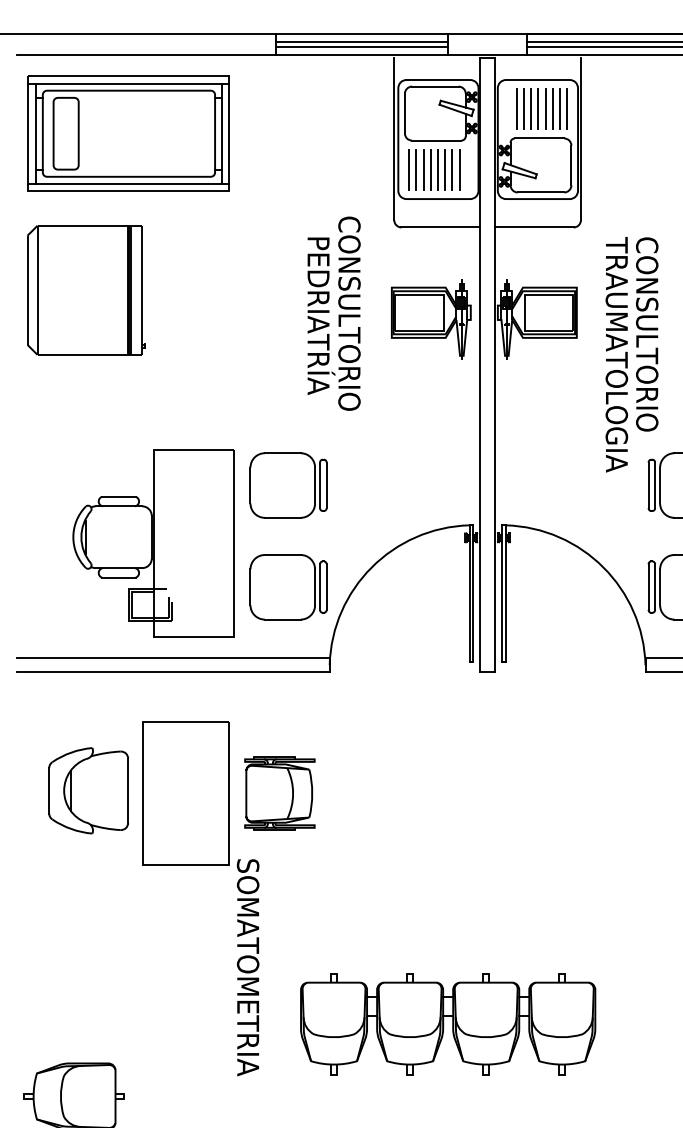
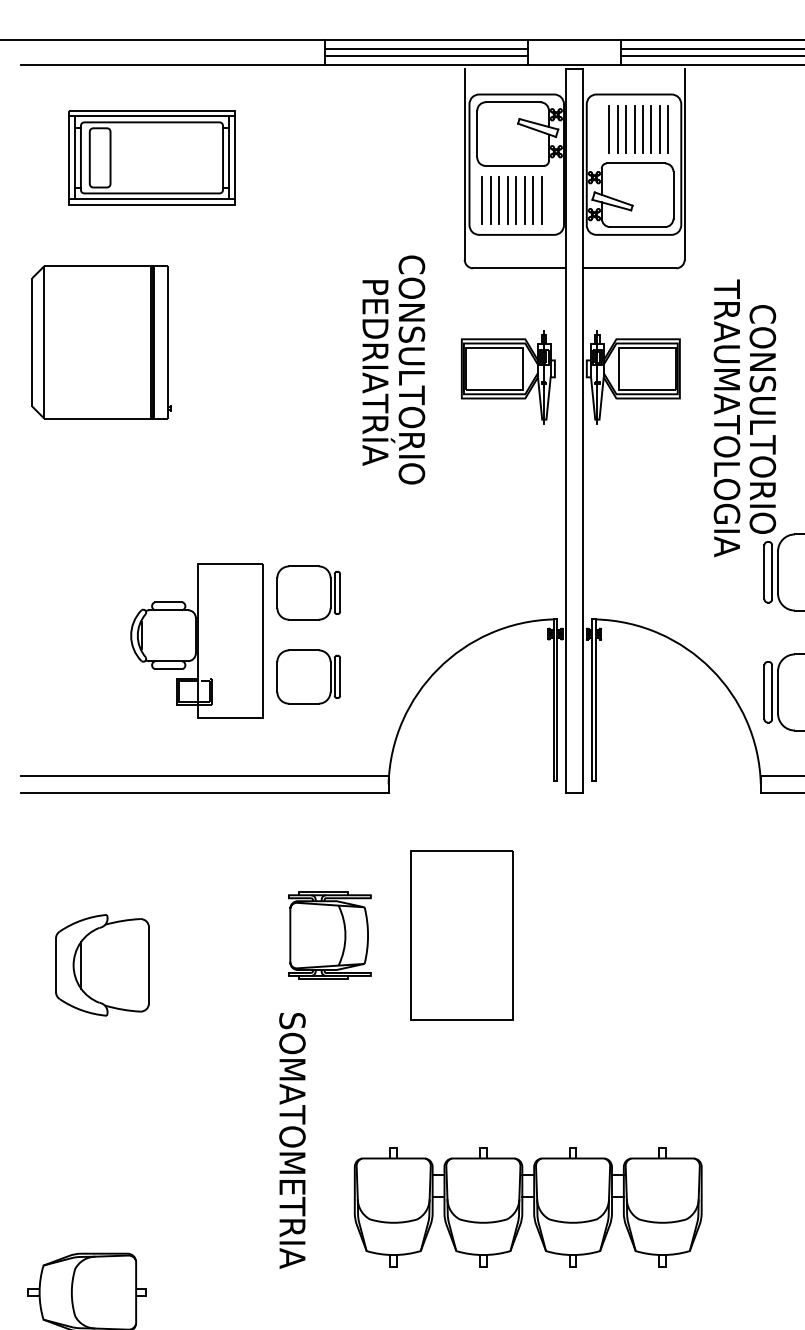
part: (128, 133) -> (151, 157), size x0.7
text: (646, 334) -> (762, 419), moved
part: (199, 543) -> (235, 640), size x0.7
part: (88, 790) -> (102, 965), moved
part: (185, 793) -> (461, 935), moved

